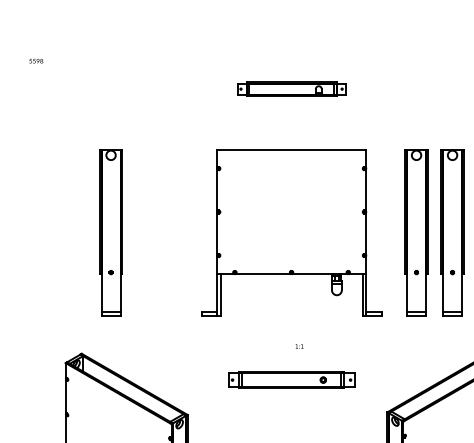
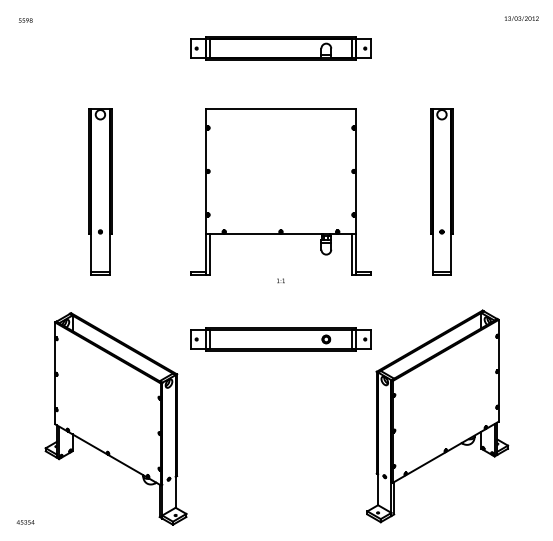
part: (291, 89) -> (280, 48), size x1.67
part: (416, 232) -> (405, 191), removed
text: (299, 346) -> (280, 280), moved
part: (291, 380) -> (280, 339), size x1.43

